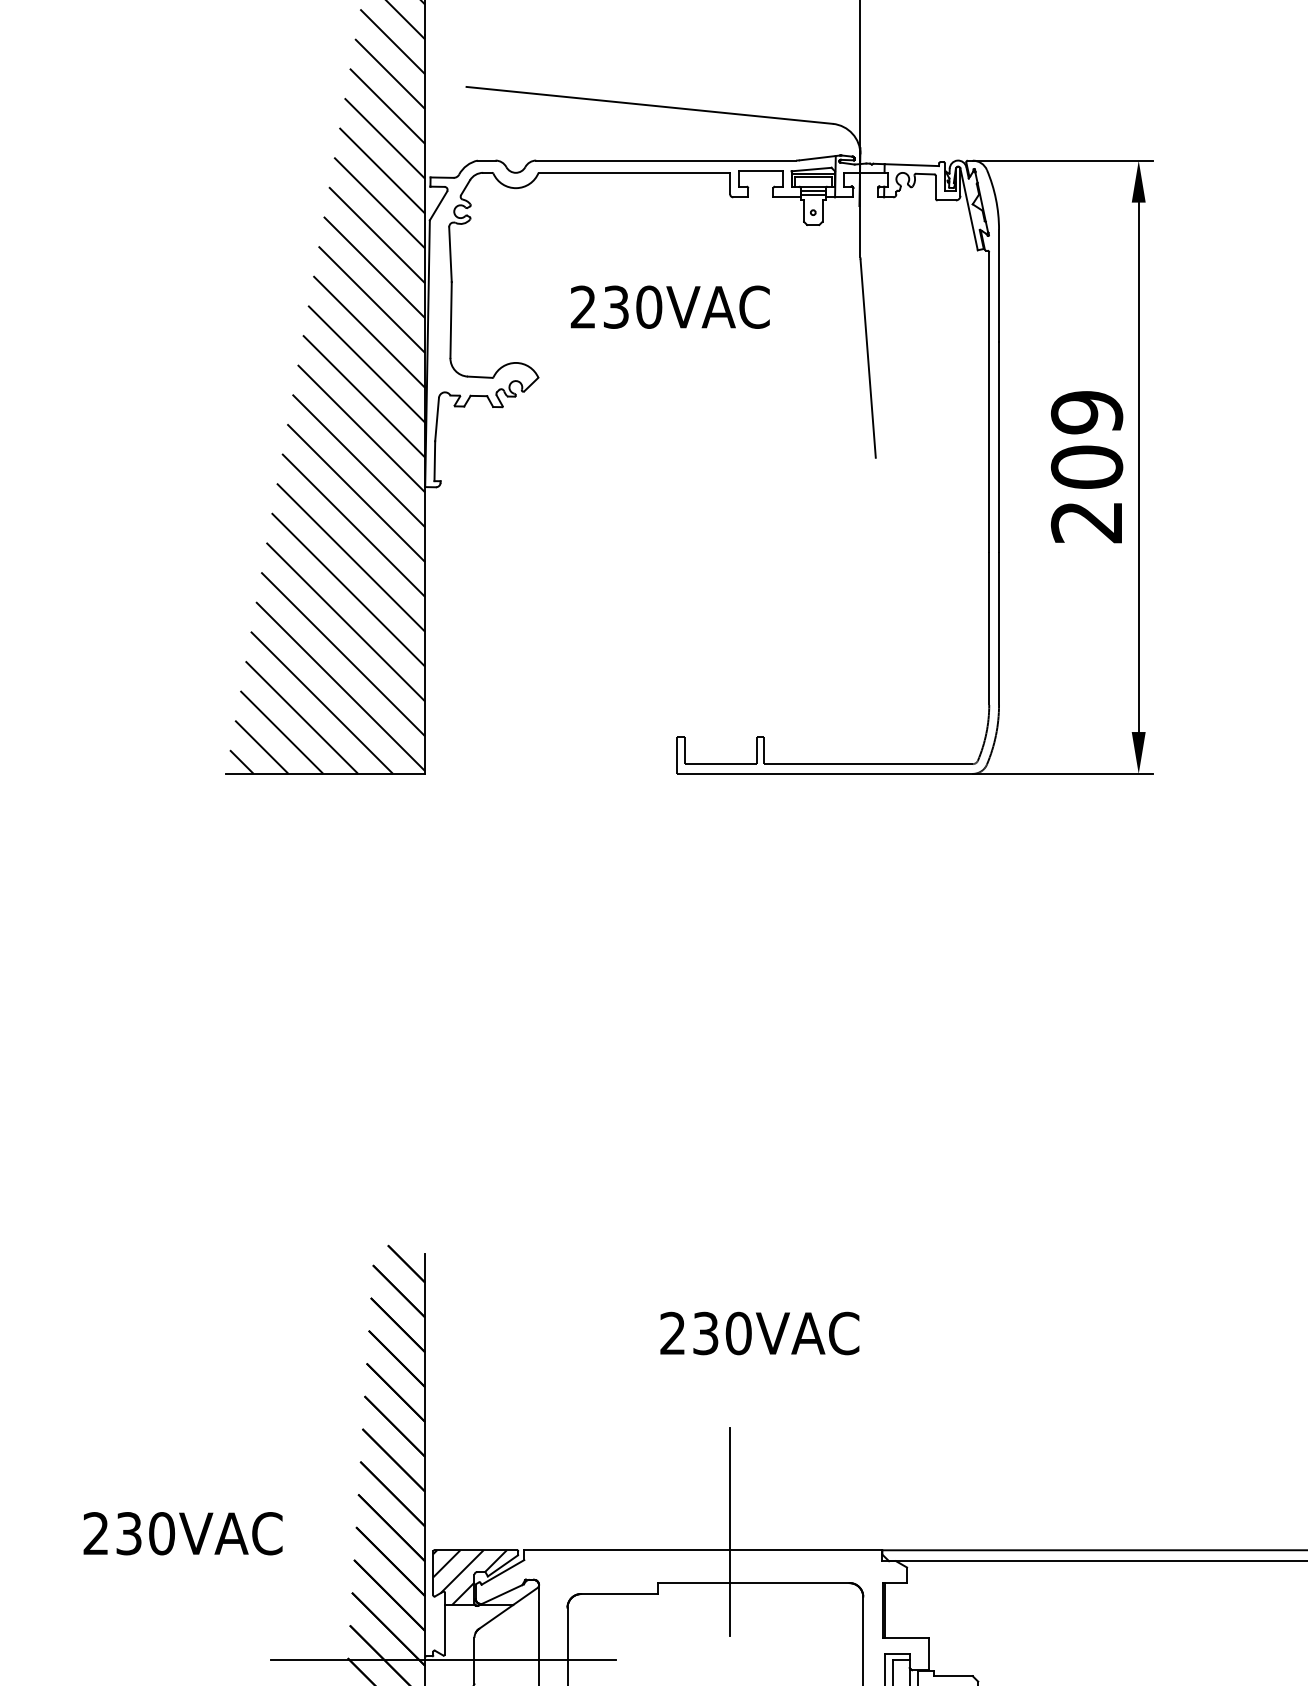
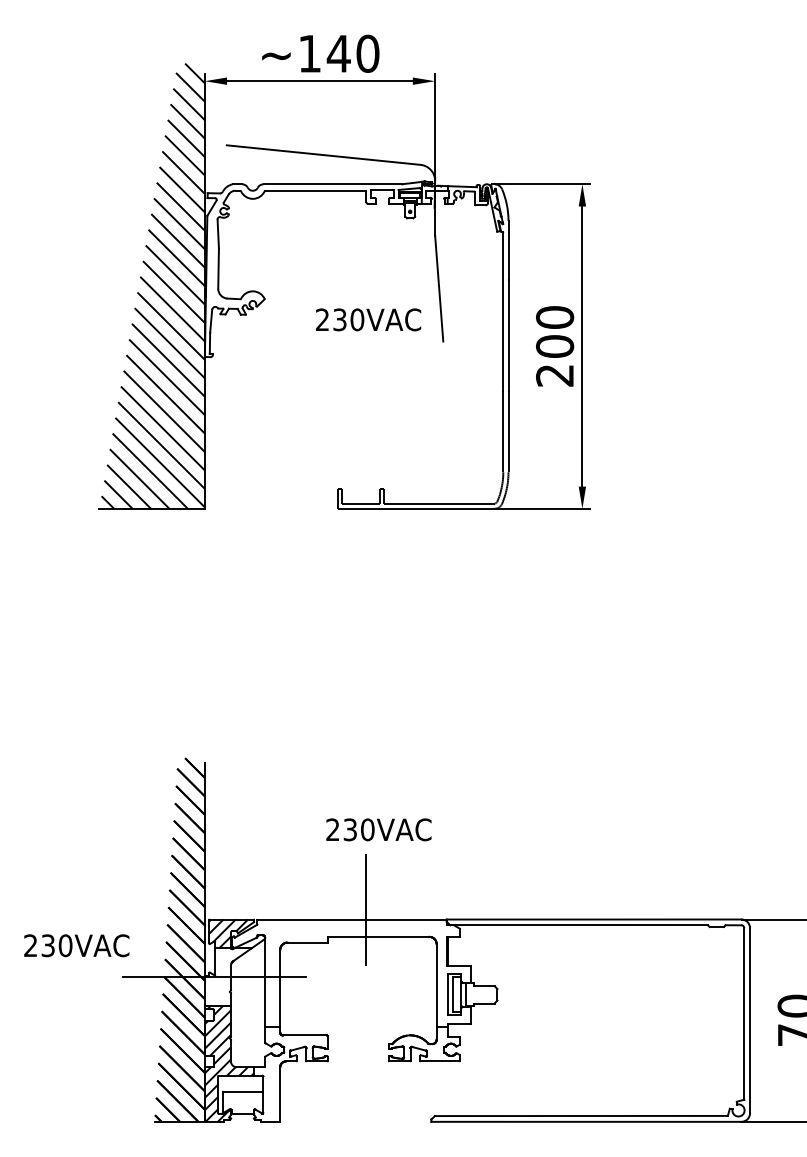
text: (670, 306) -> (368, 319), moved
text: (1087, 412) -> (555, 317), 209 -> 200
text: (759, 1332) -> (378, 829), moved
text: (182, 1533) -> (76, 945), moved

